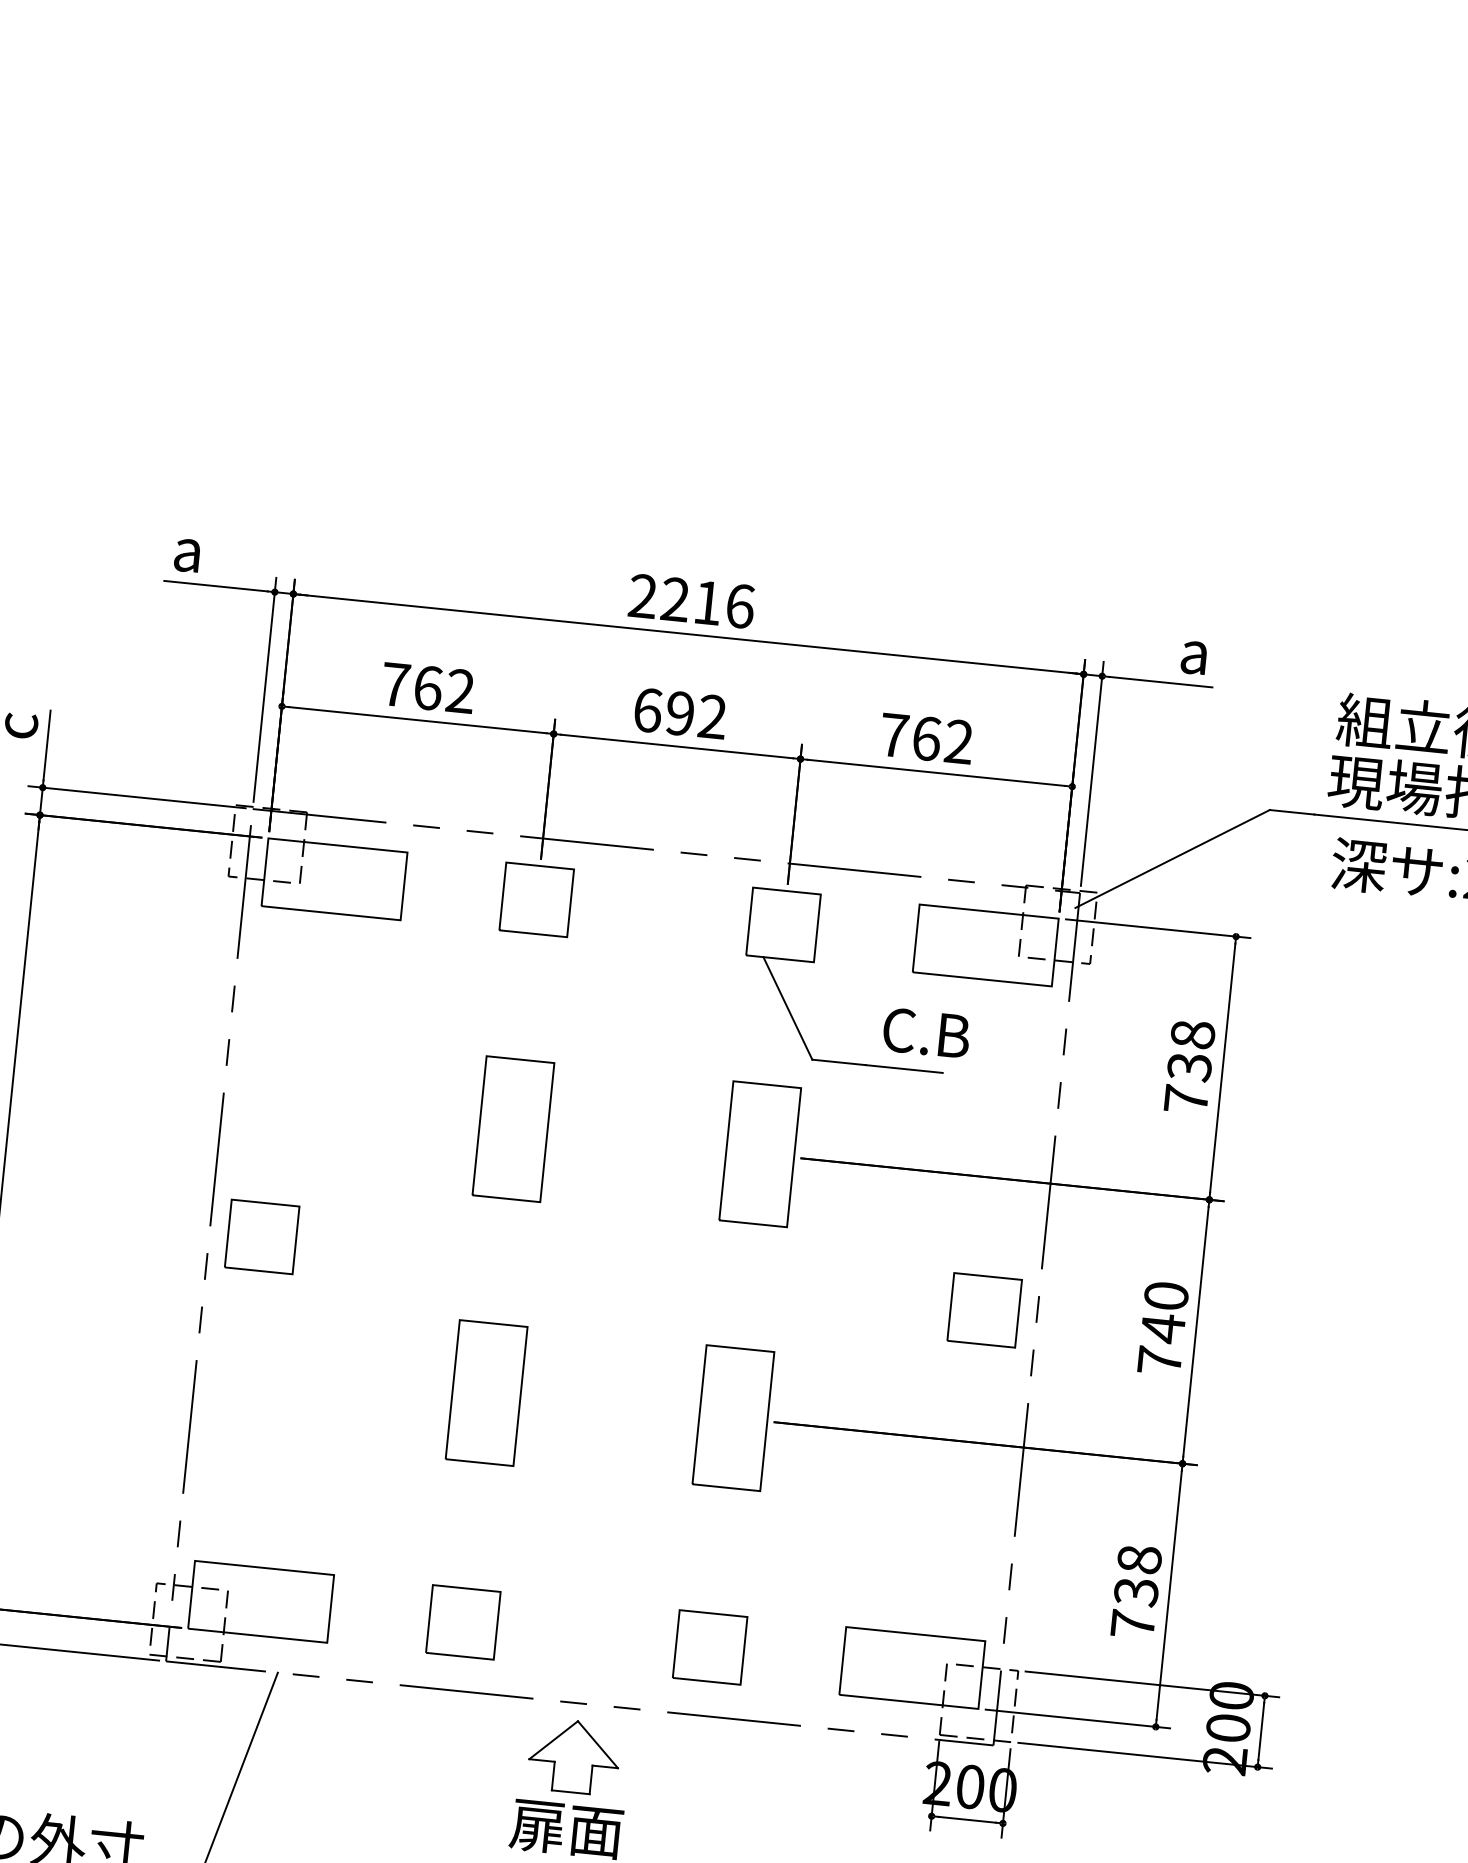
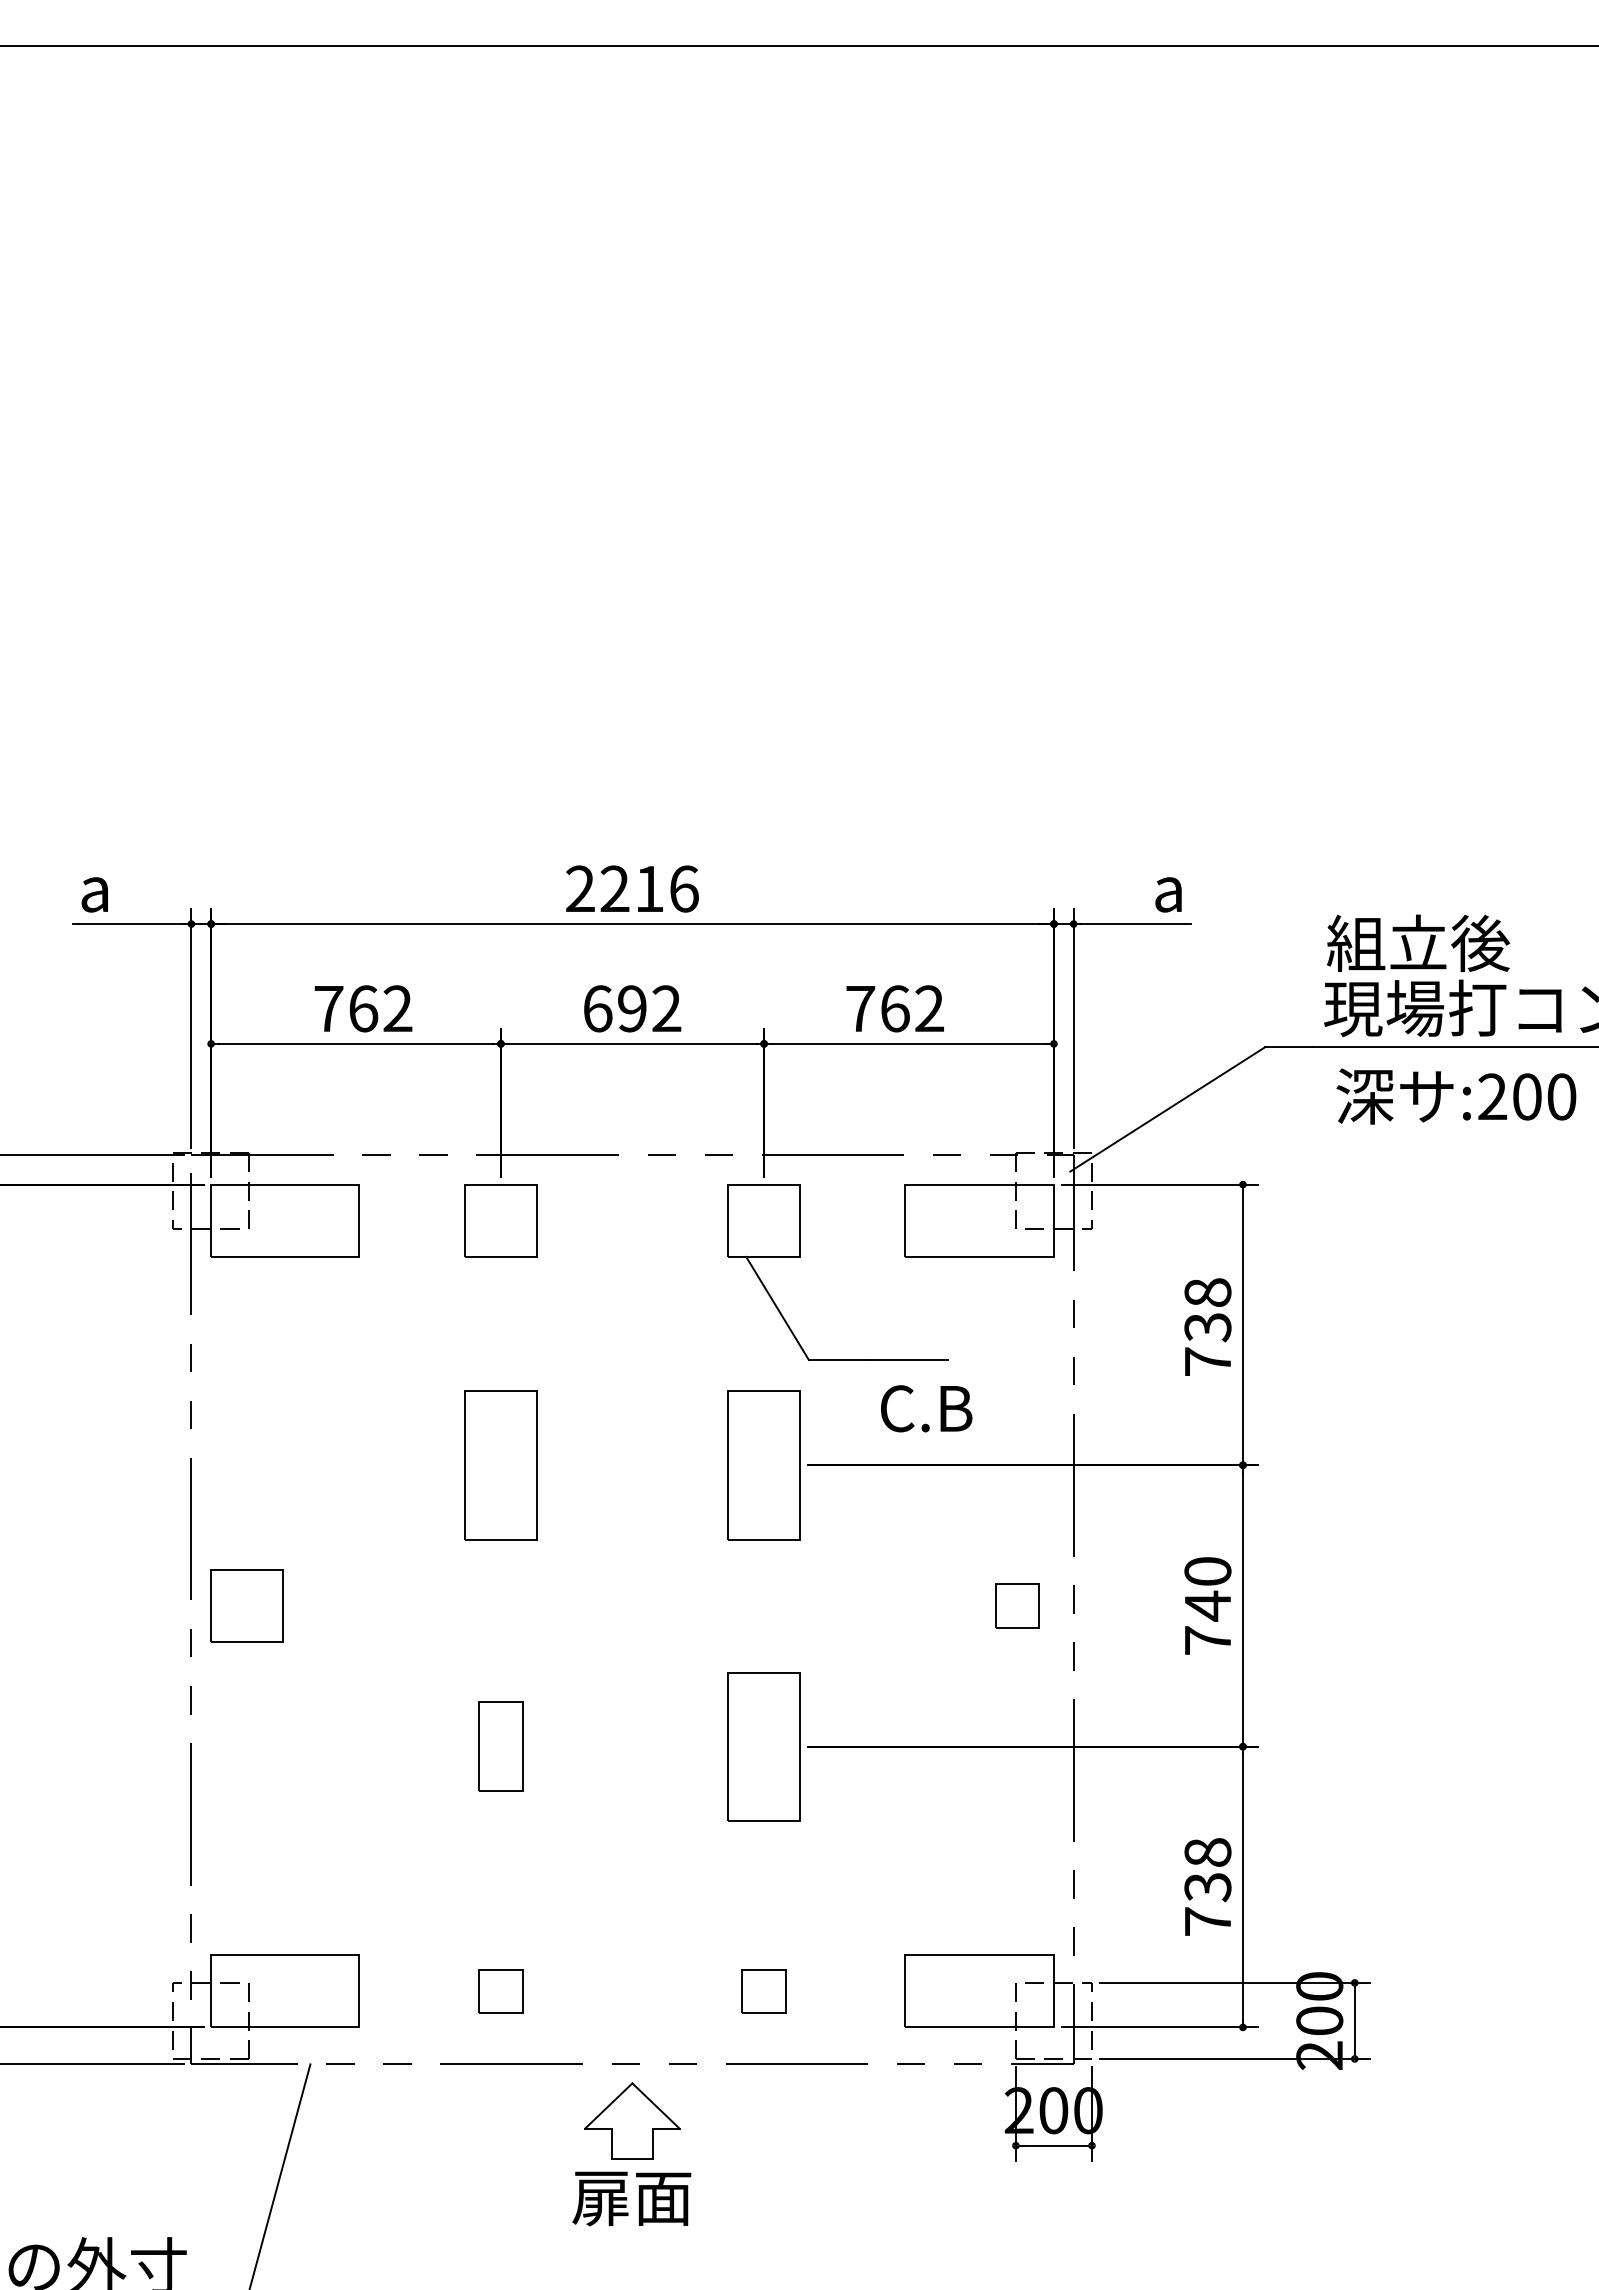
text: (926, 1032) -> (926, 1408), moved
part: (984, 1309) -> (1017, 1605), size x0.6
part: (486, 1392) -> (500, 1746), size x0.6
part: (463, 1621) -> (500, 1990), size x0.6
part: (709, 1646) -> (763, 1990), size x0.6

